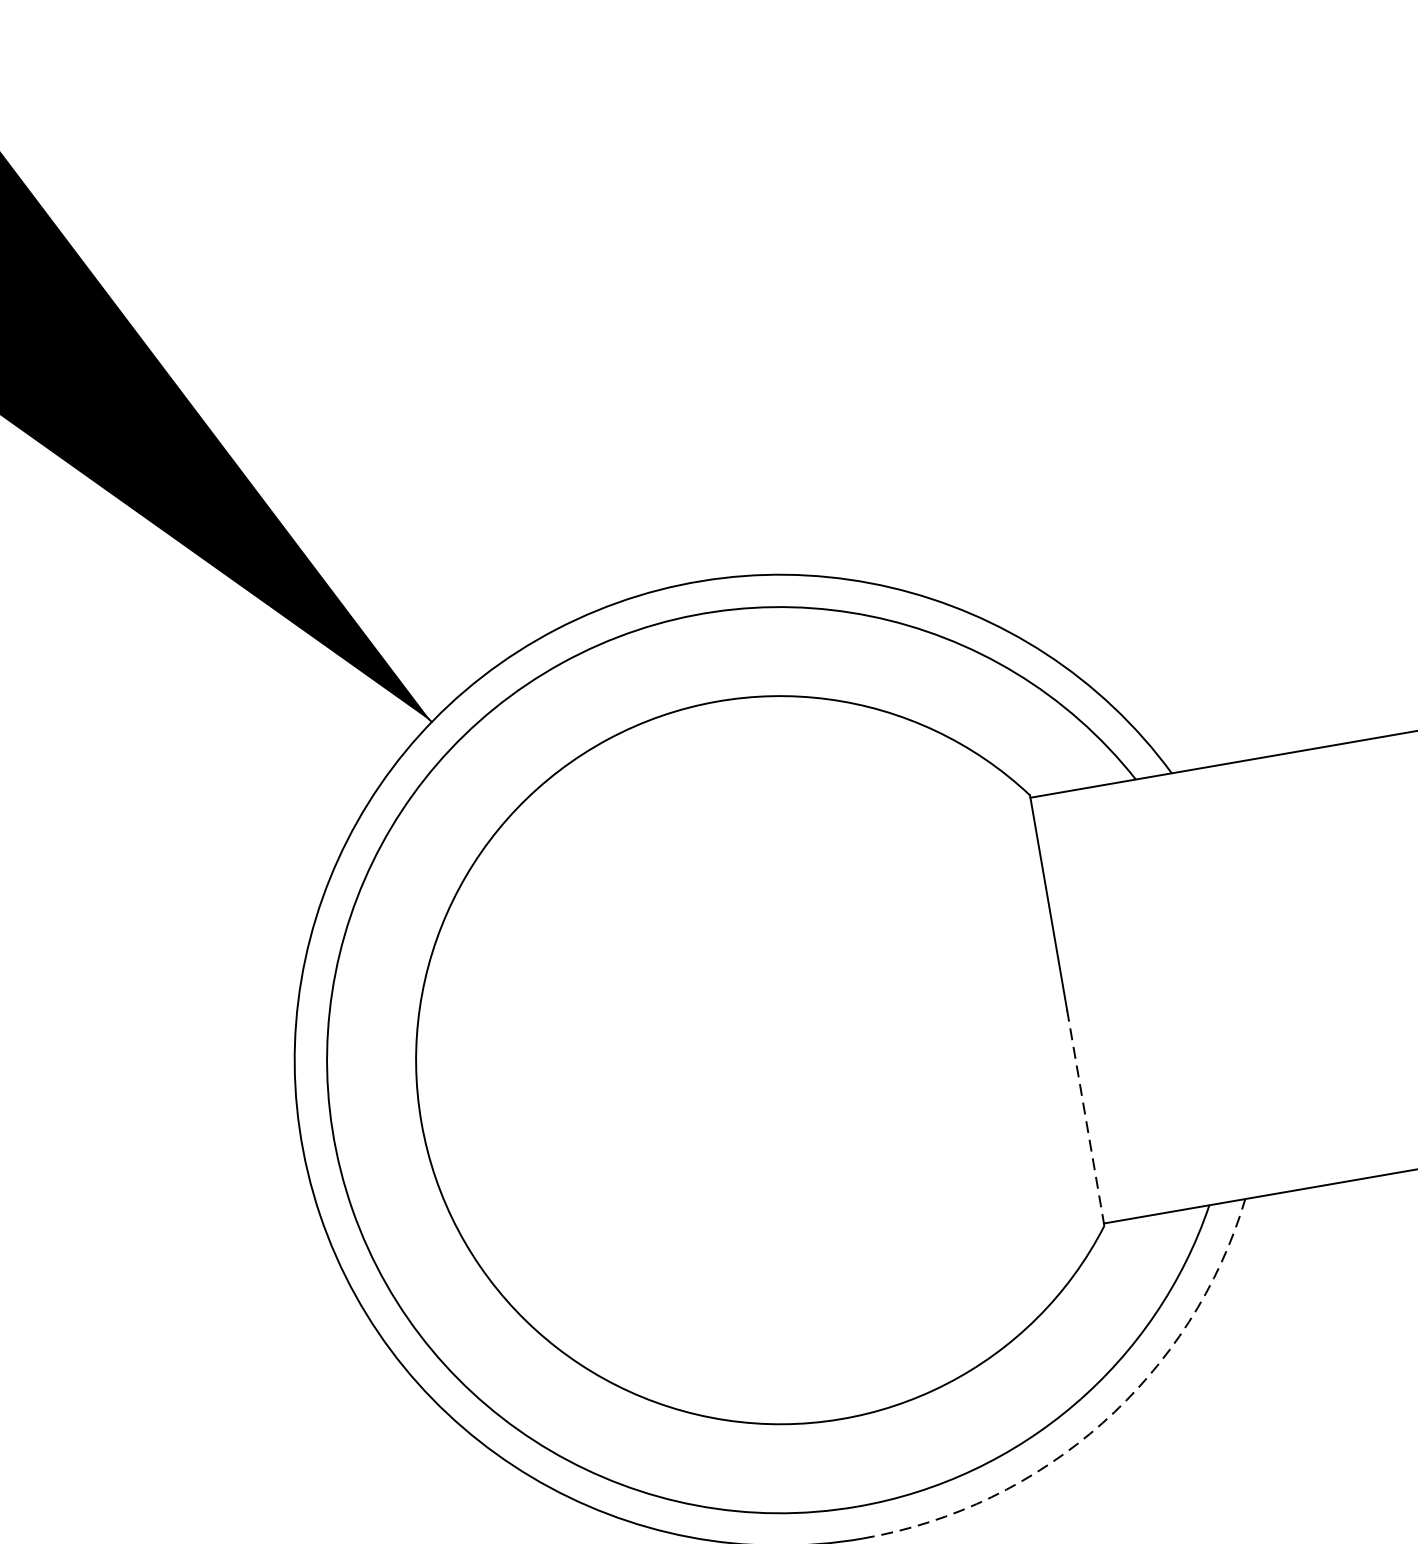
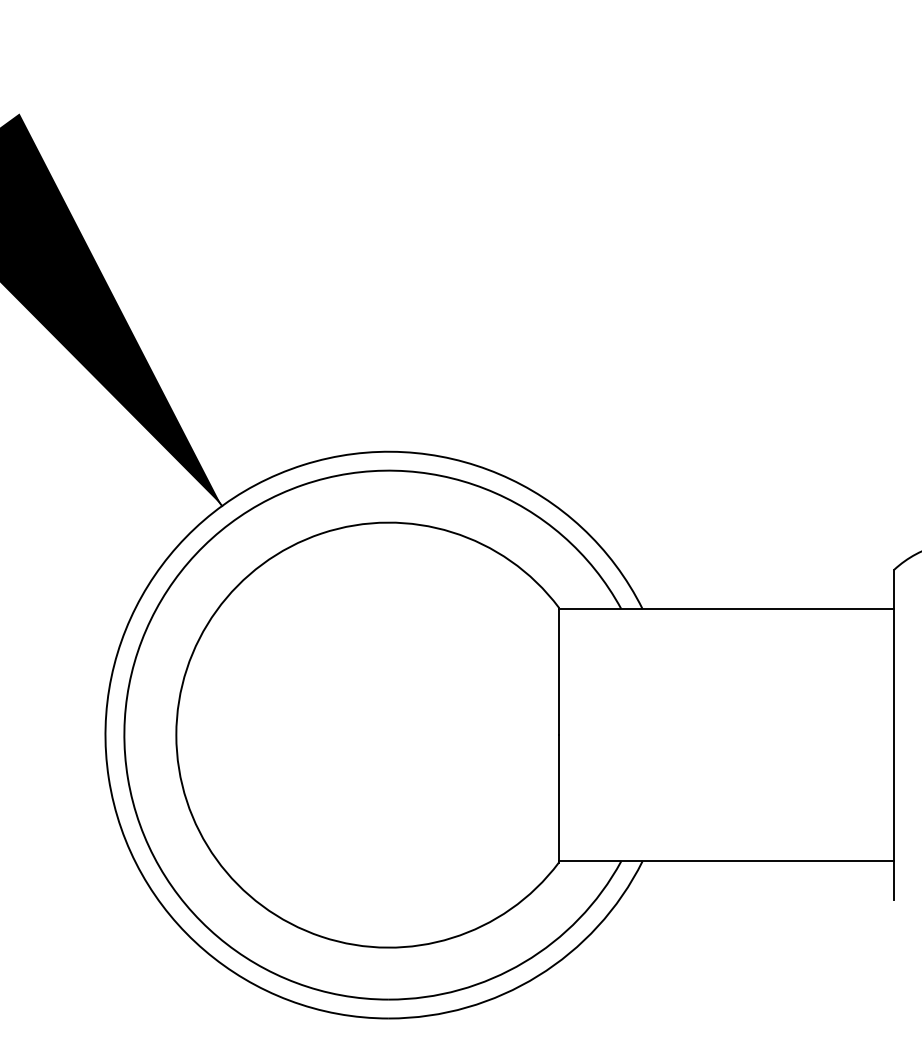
line: (1085, 1117) -> (558, 798), dashed -> solid
arc: (1102, 1422) -> (538, 975), dashed -> solid

